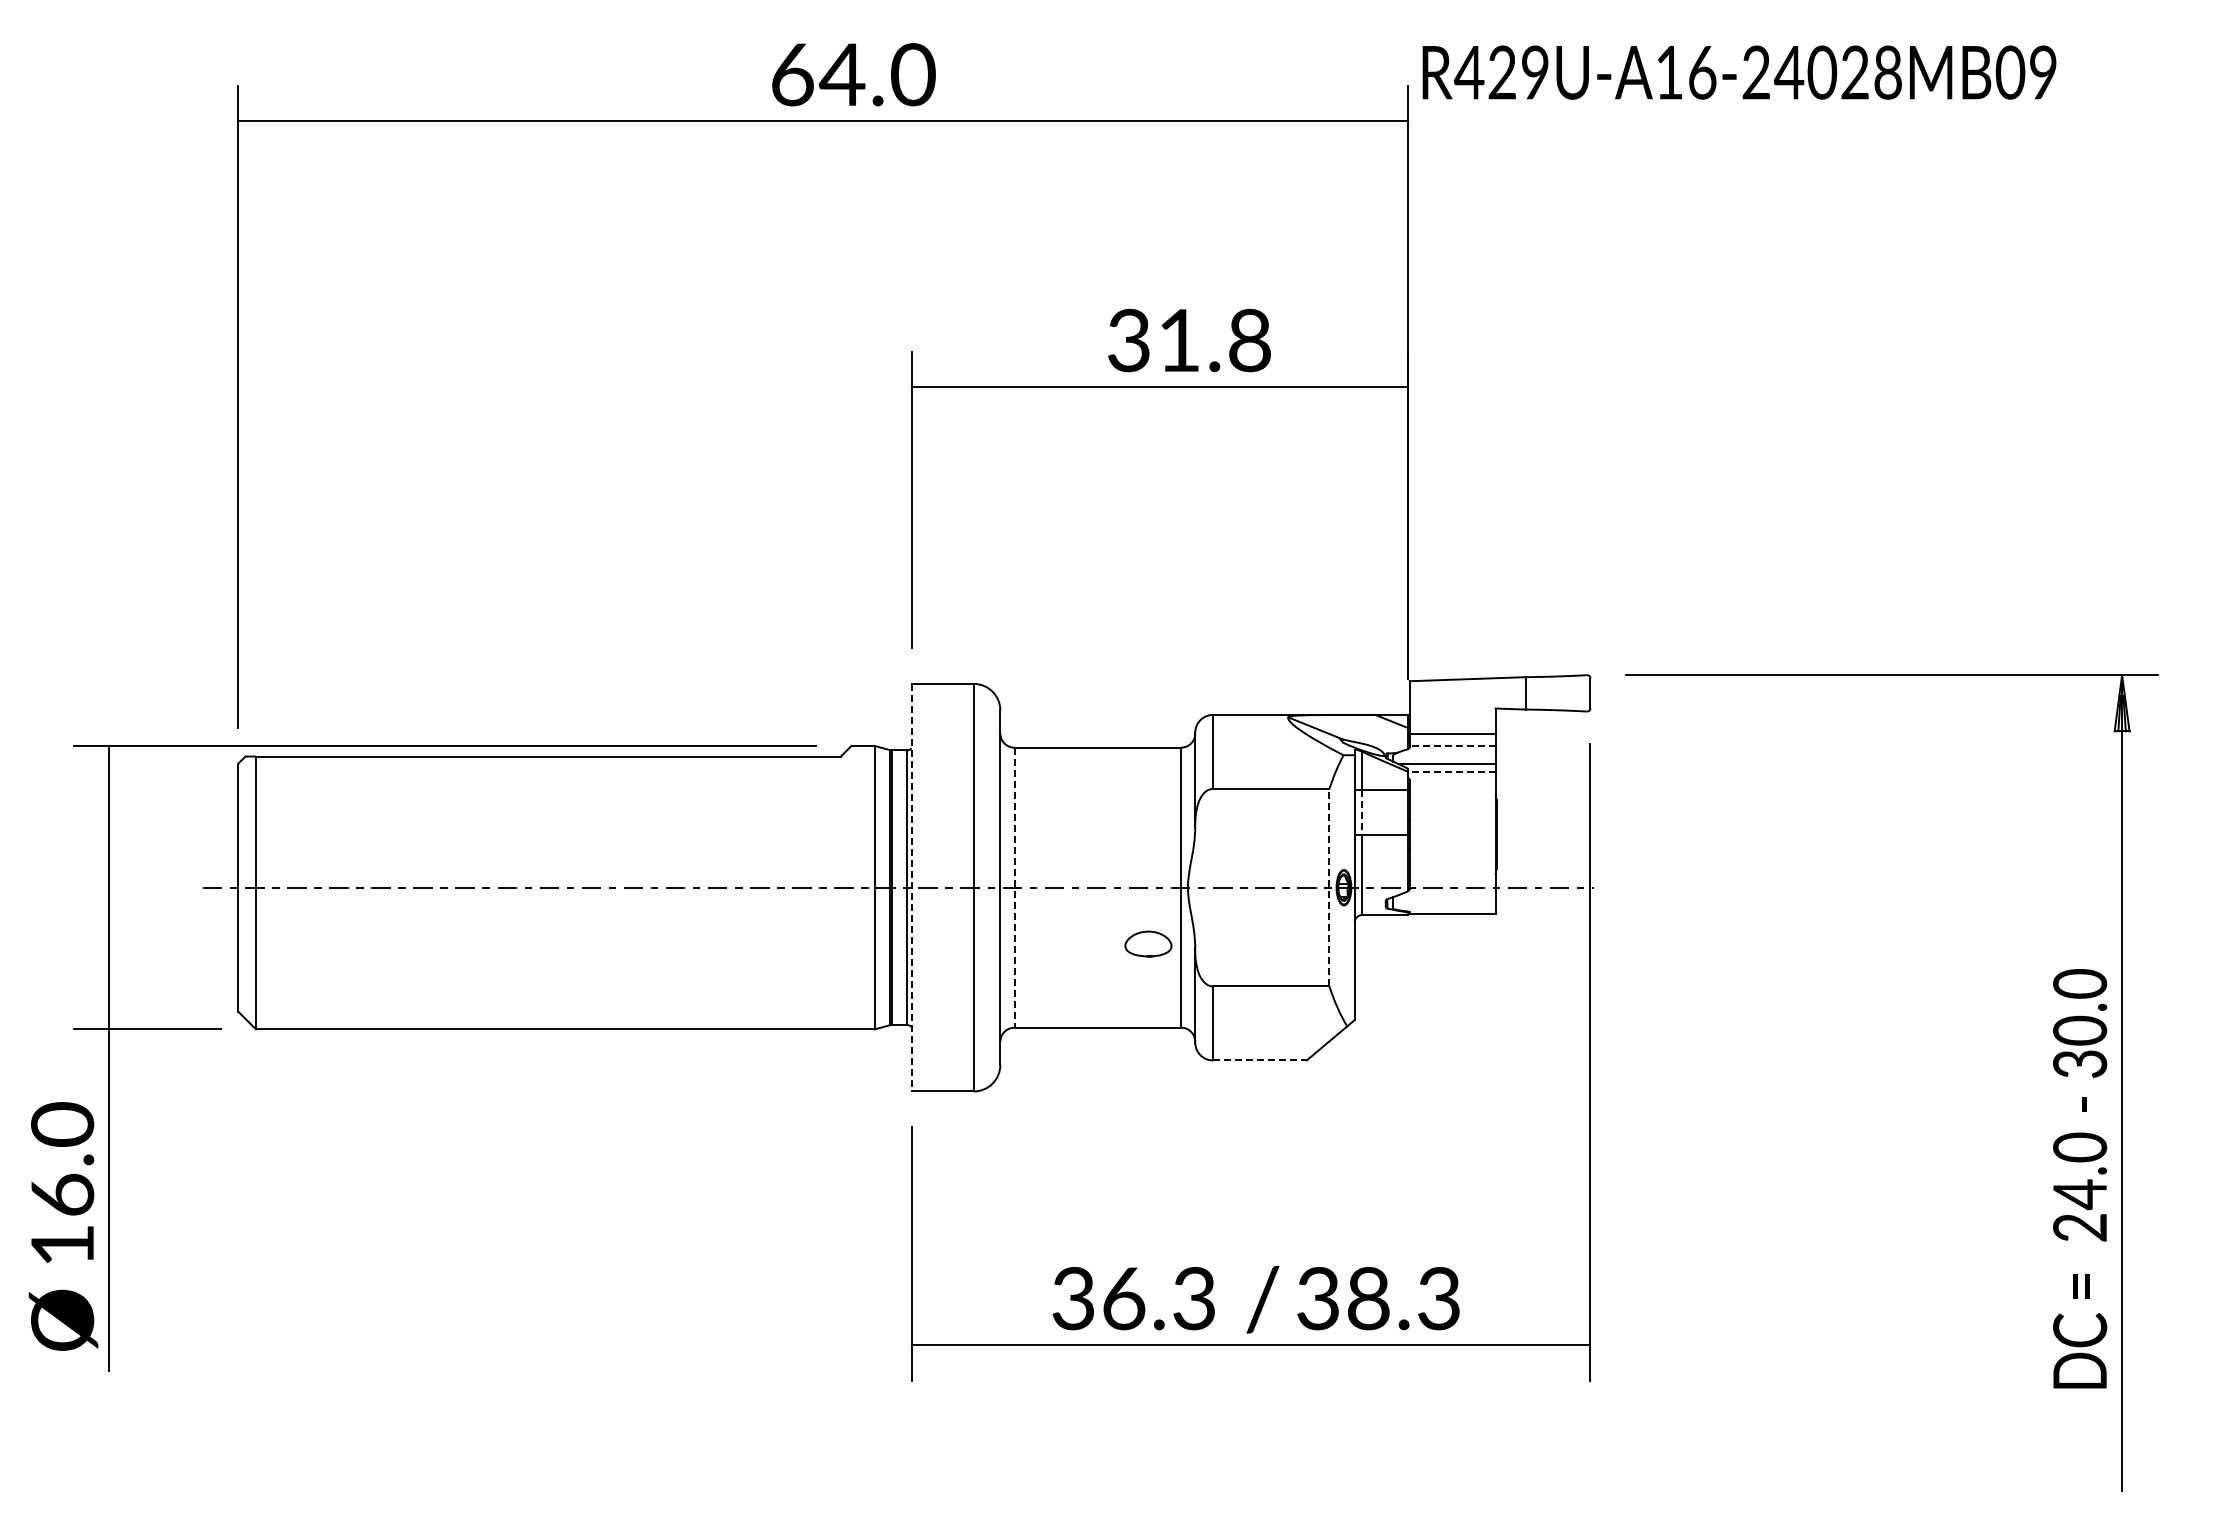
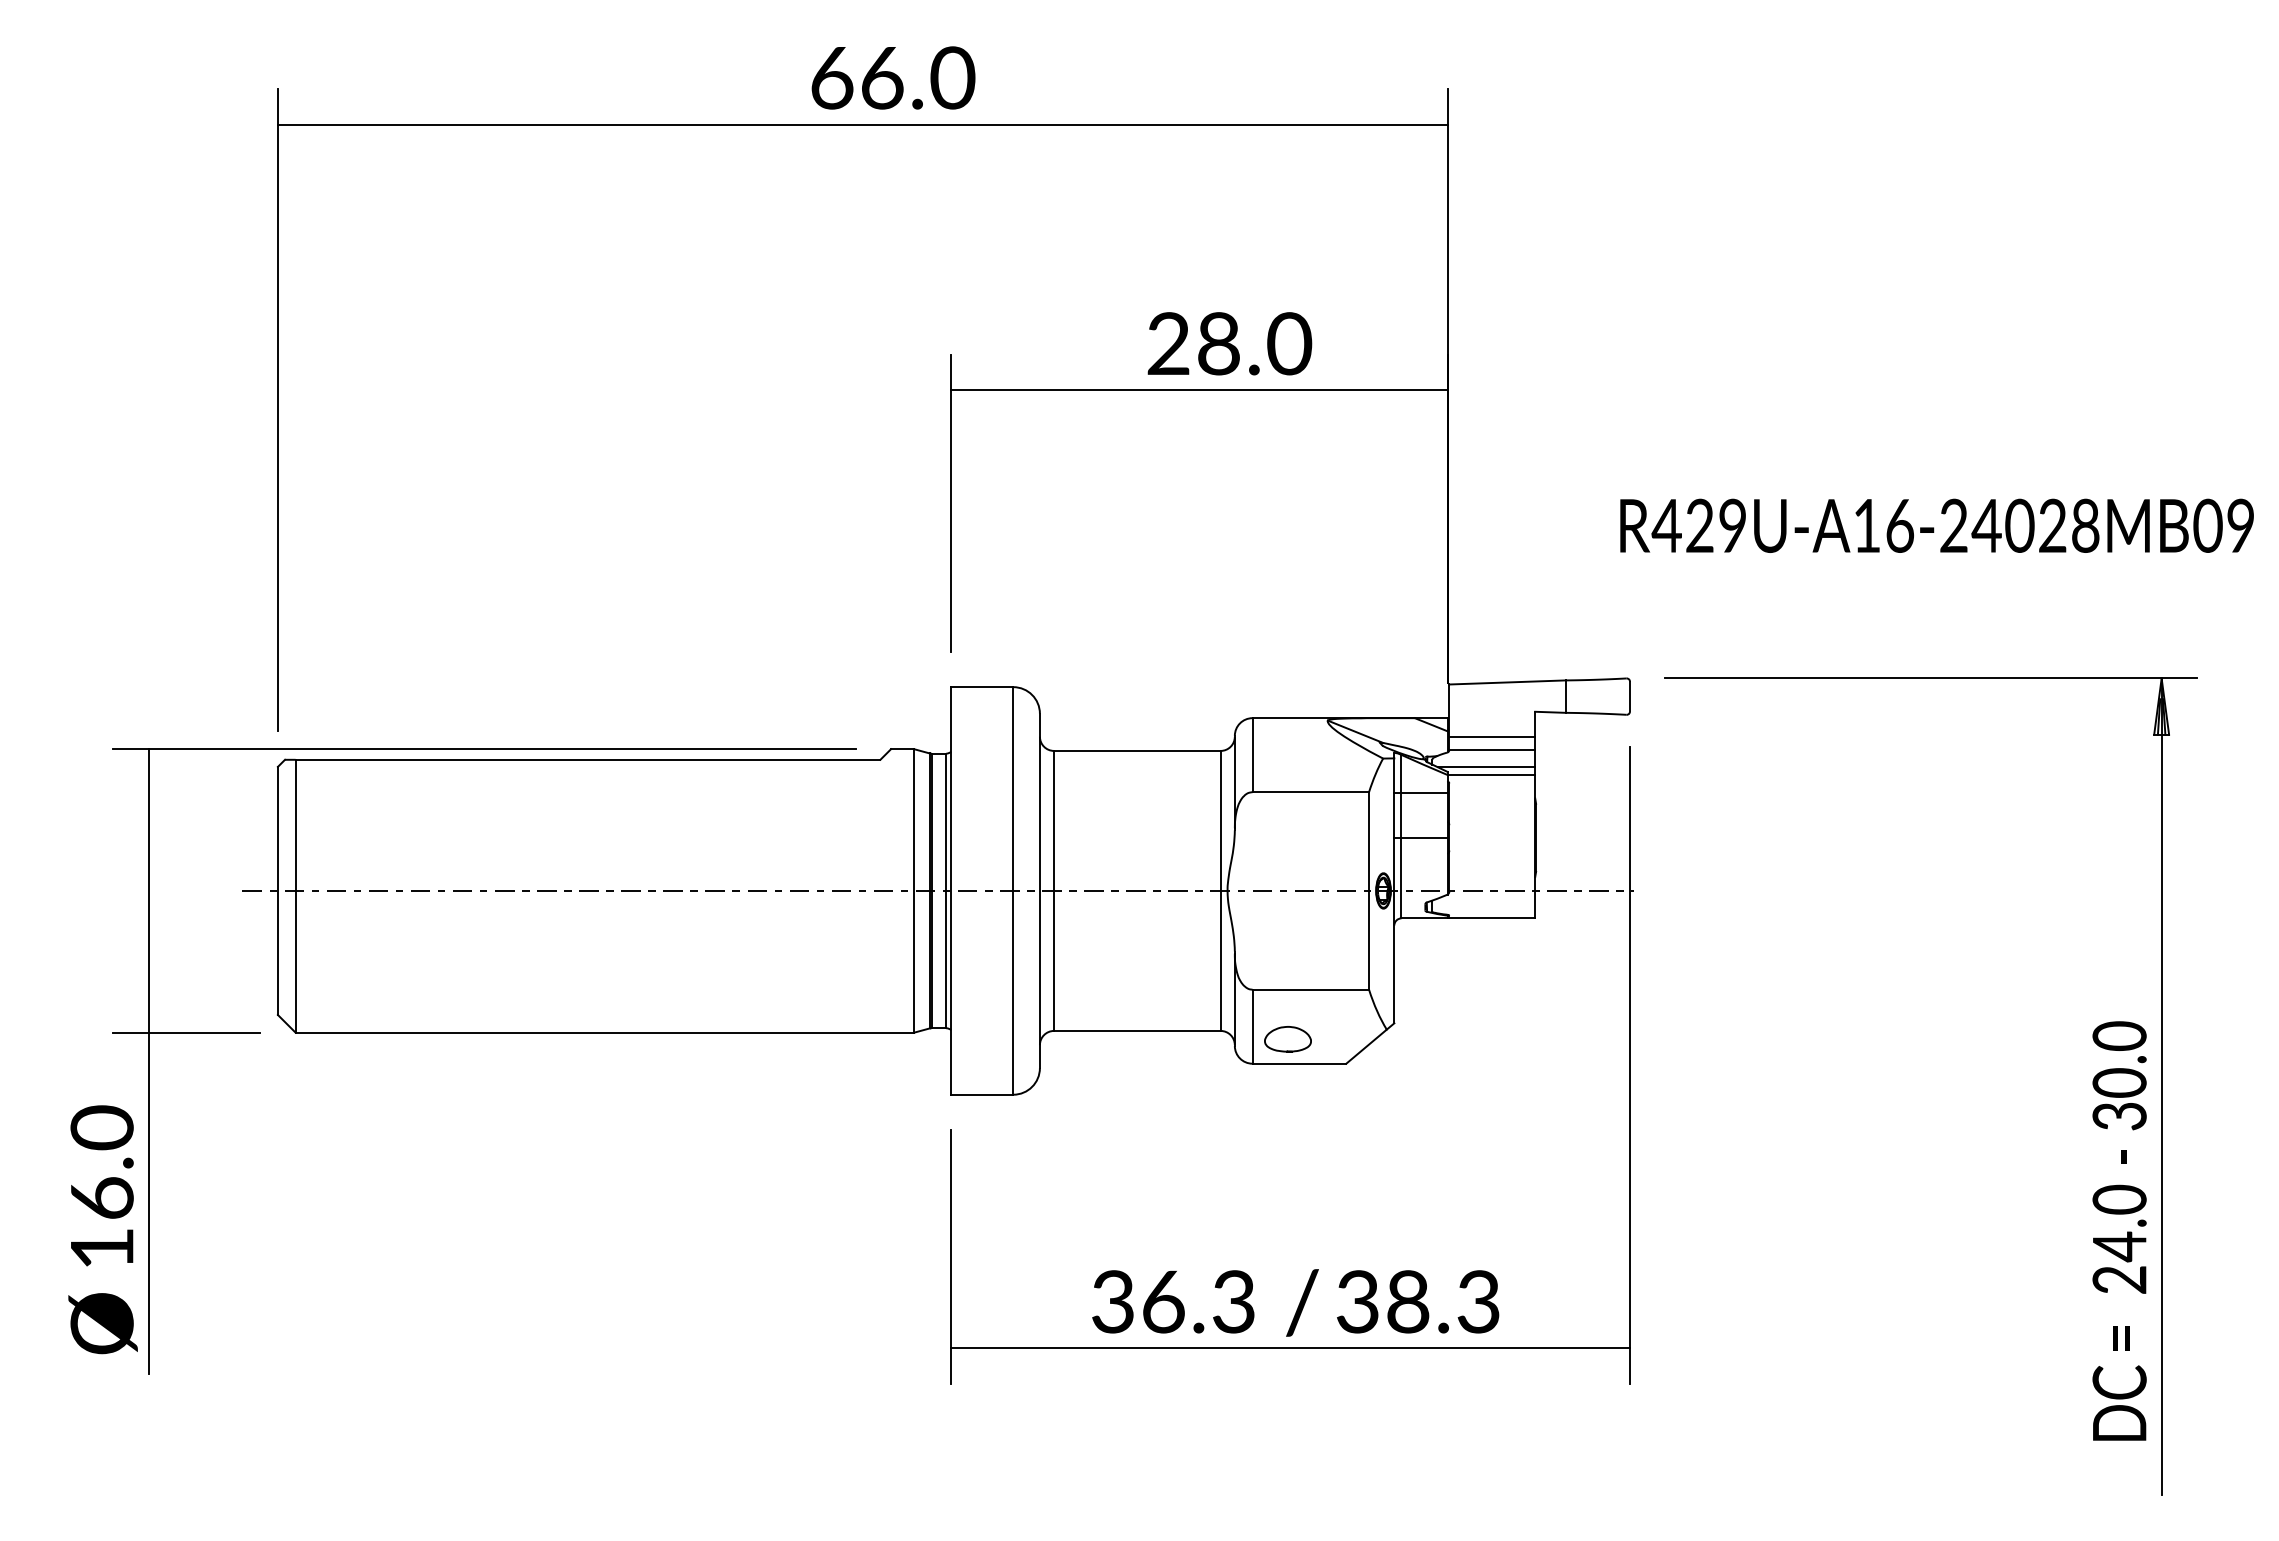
text: (1738, 72) -> (1936, 525), moved
text: (841, 75) -> (881, 78), 64.0 -> 66.0
text: (1189, 340) -> (1229, 343), 31.8 -> 28.0
line: (1452, 746) -> (1492, 749), dashed -> solid
line: (1451, 771) -> (1491, 774), dashed -> solid
line: (1361, 813) -> (1401, 816), dashed -> solid
line: (911, 887) -> (951, 890), dashed -> solid
line: (1014, 887) -> (1054, 890), dashed -> solid
line: (1329, 887) -> (1369, 890), dashed -> solid
curve: (1147, 955) -> (1287, 1050), moved
line: (1259, 1060) -> (1299, 1063), dashed -> solid
text: (2079, 1178) -> (2119, 1230), moved

